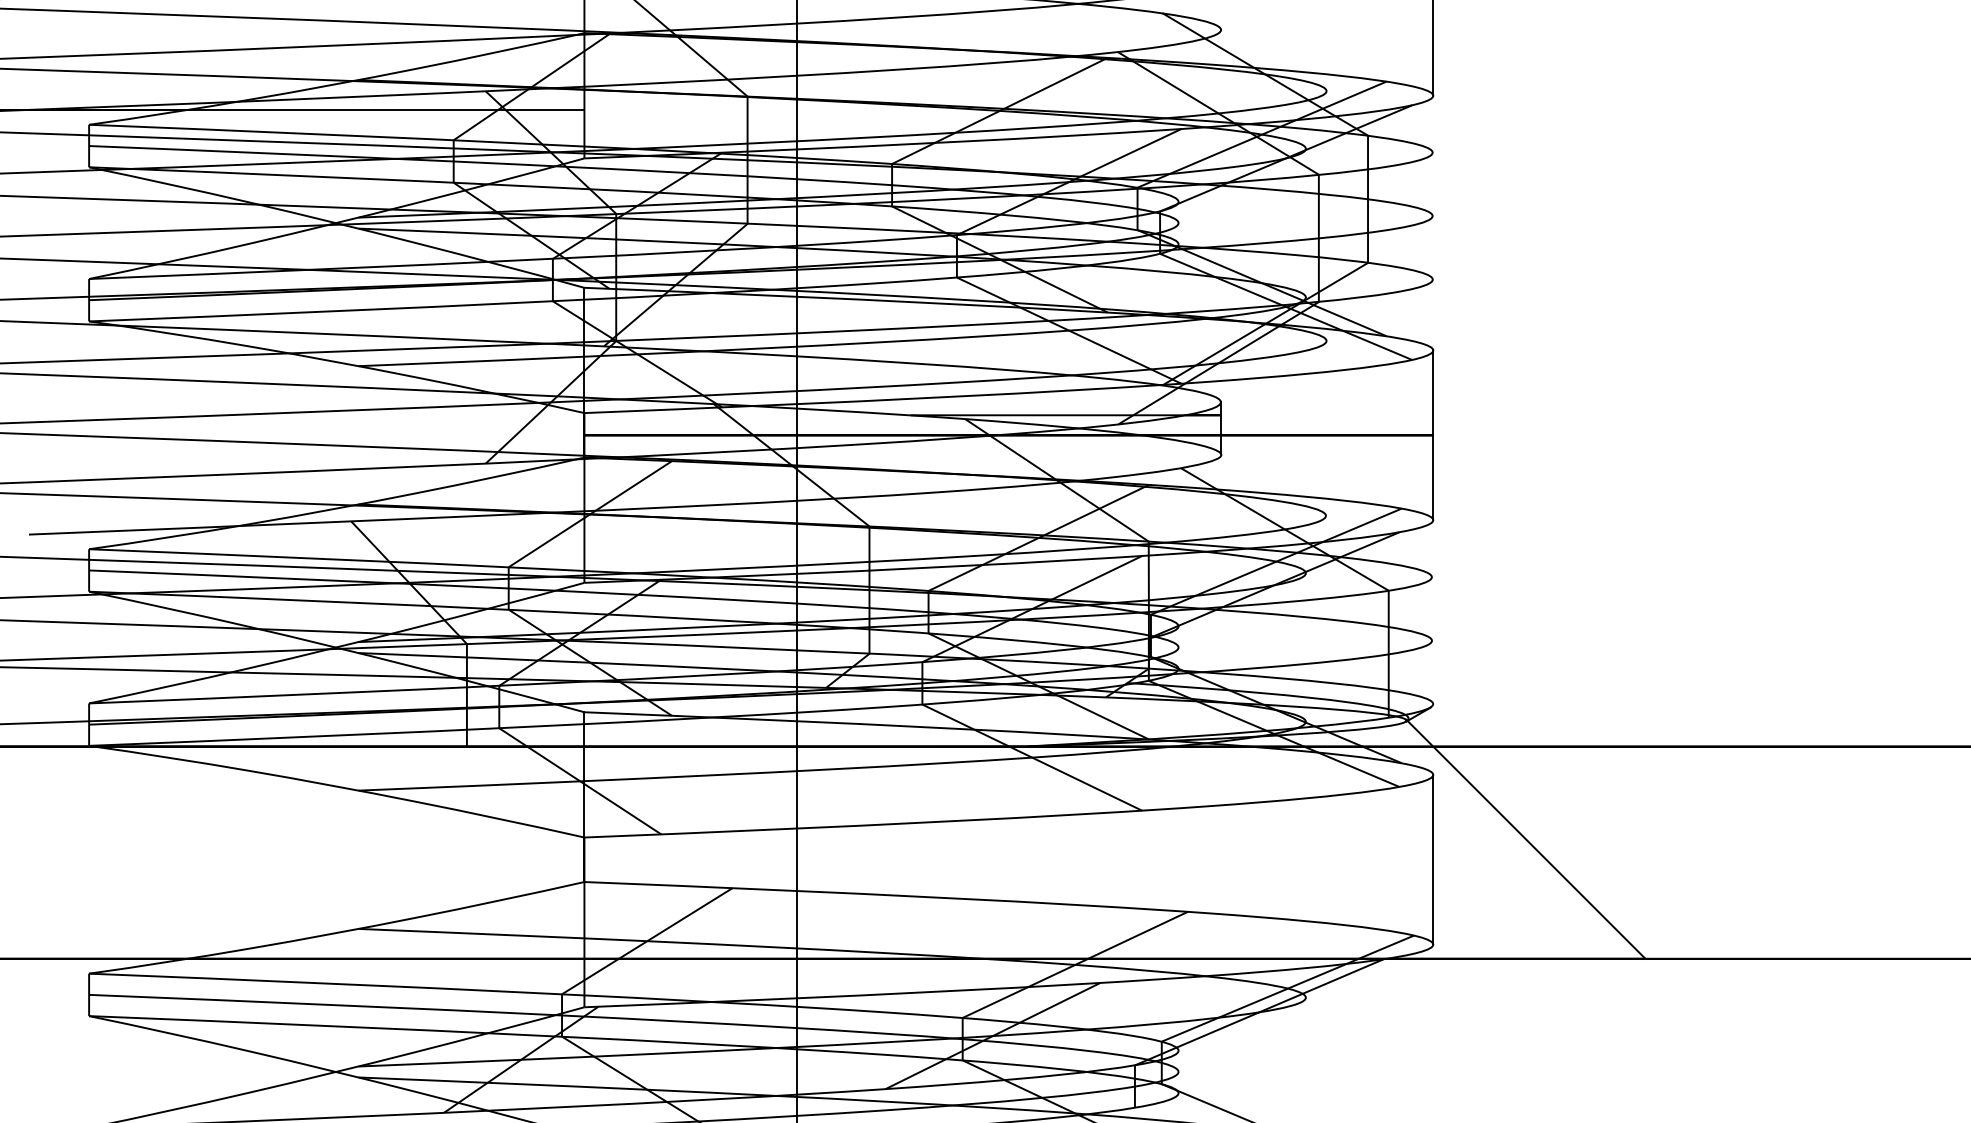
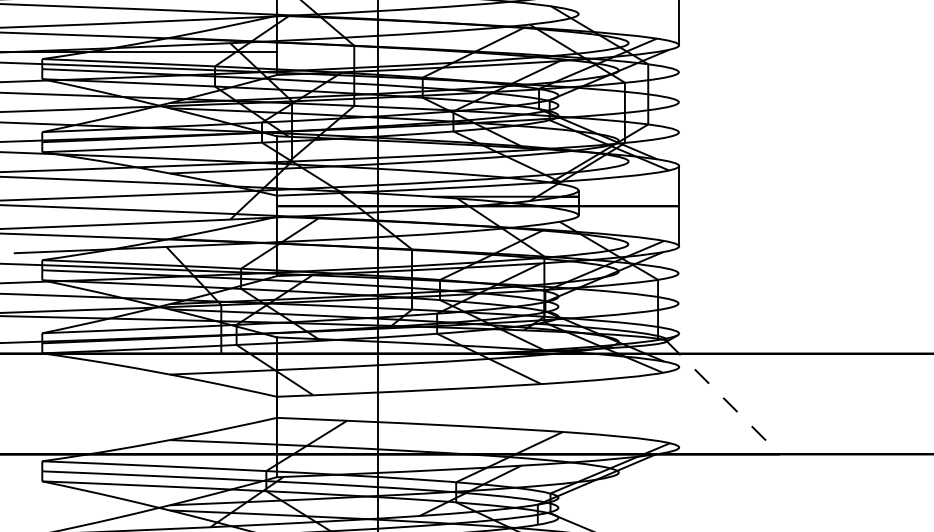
line: (1526, 839) -> (723, 397), solid -> dashed
line: (1433, 860) -> (679, 407), removed

